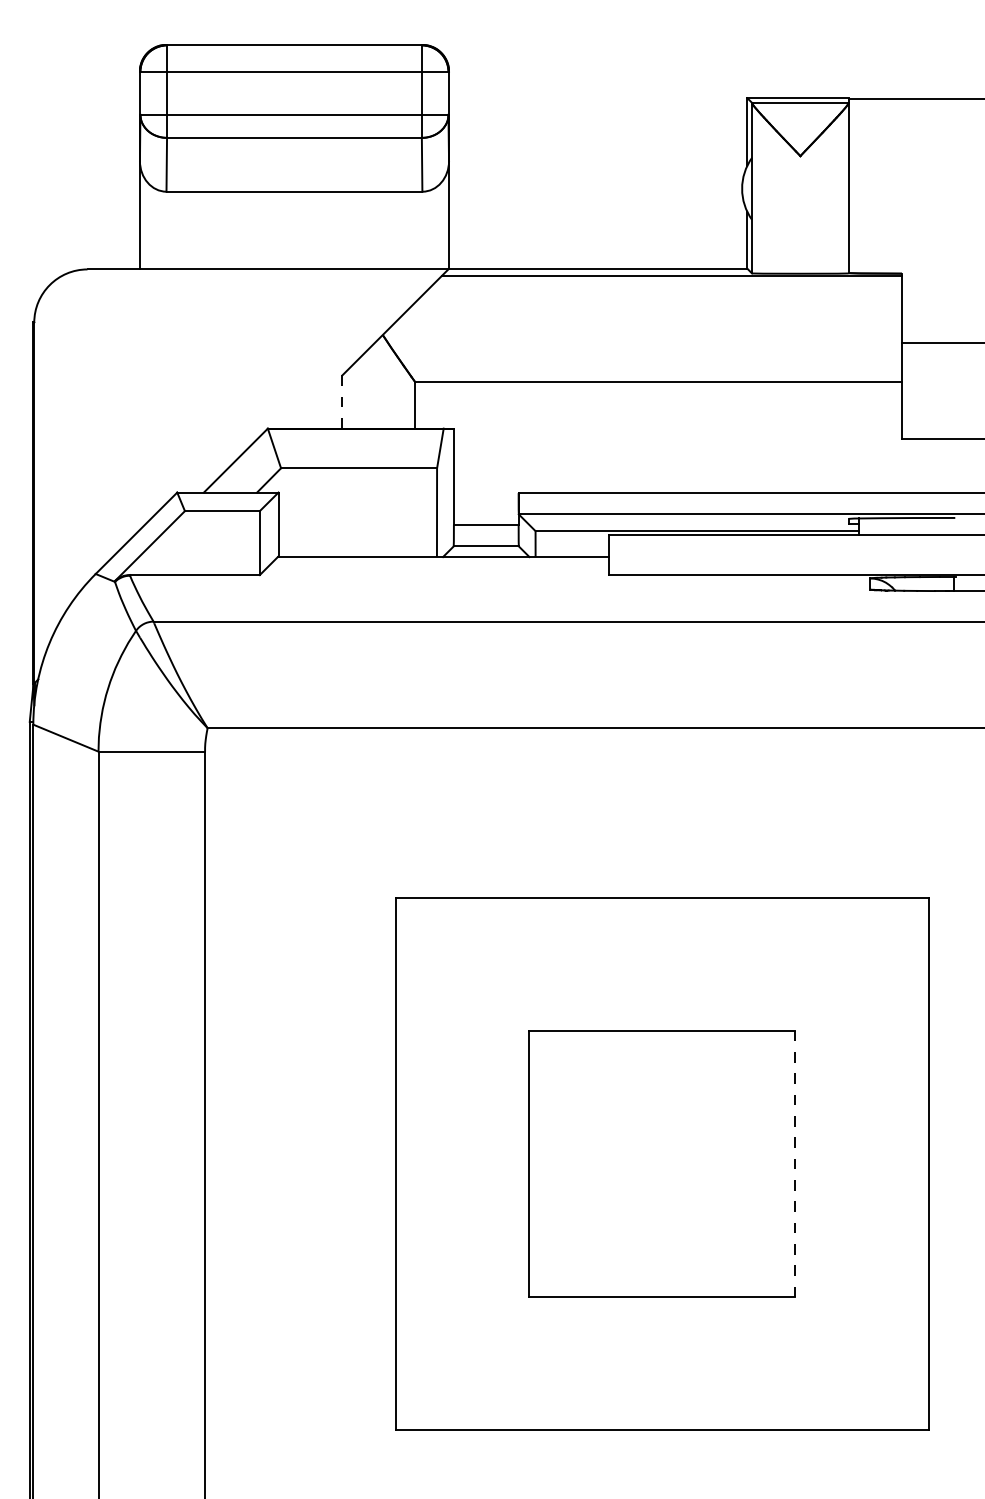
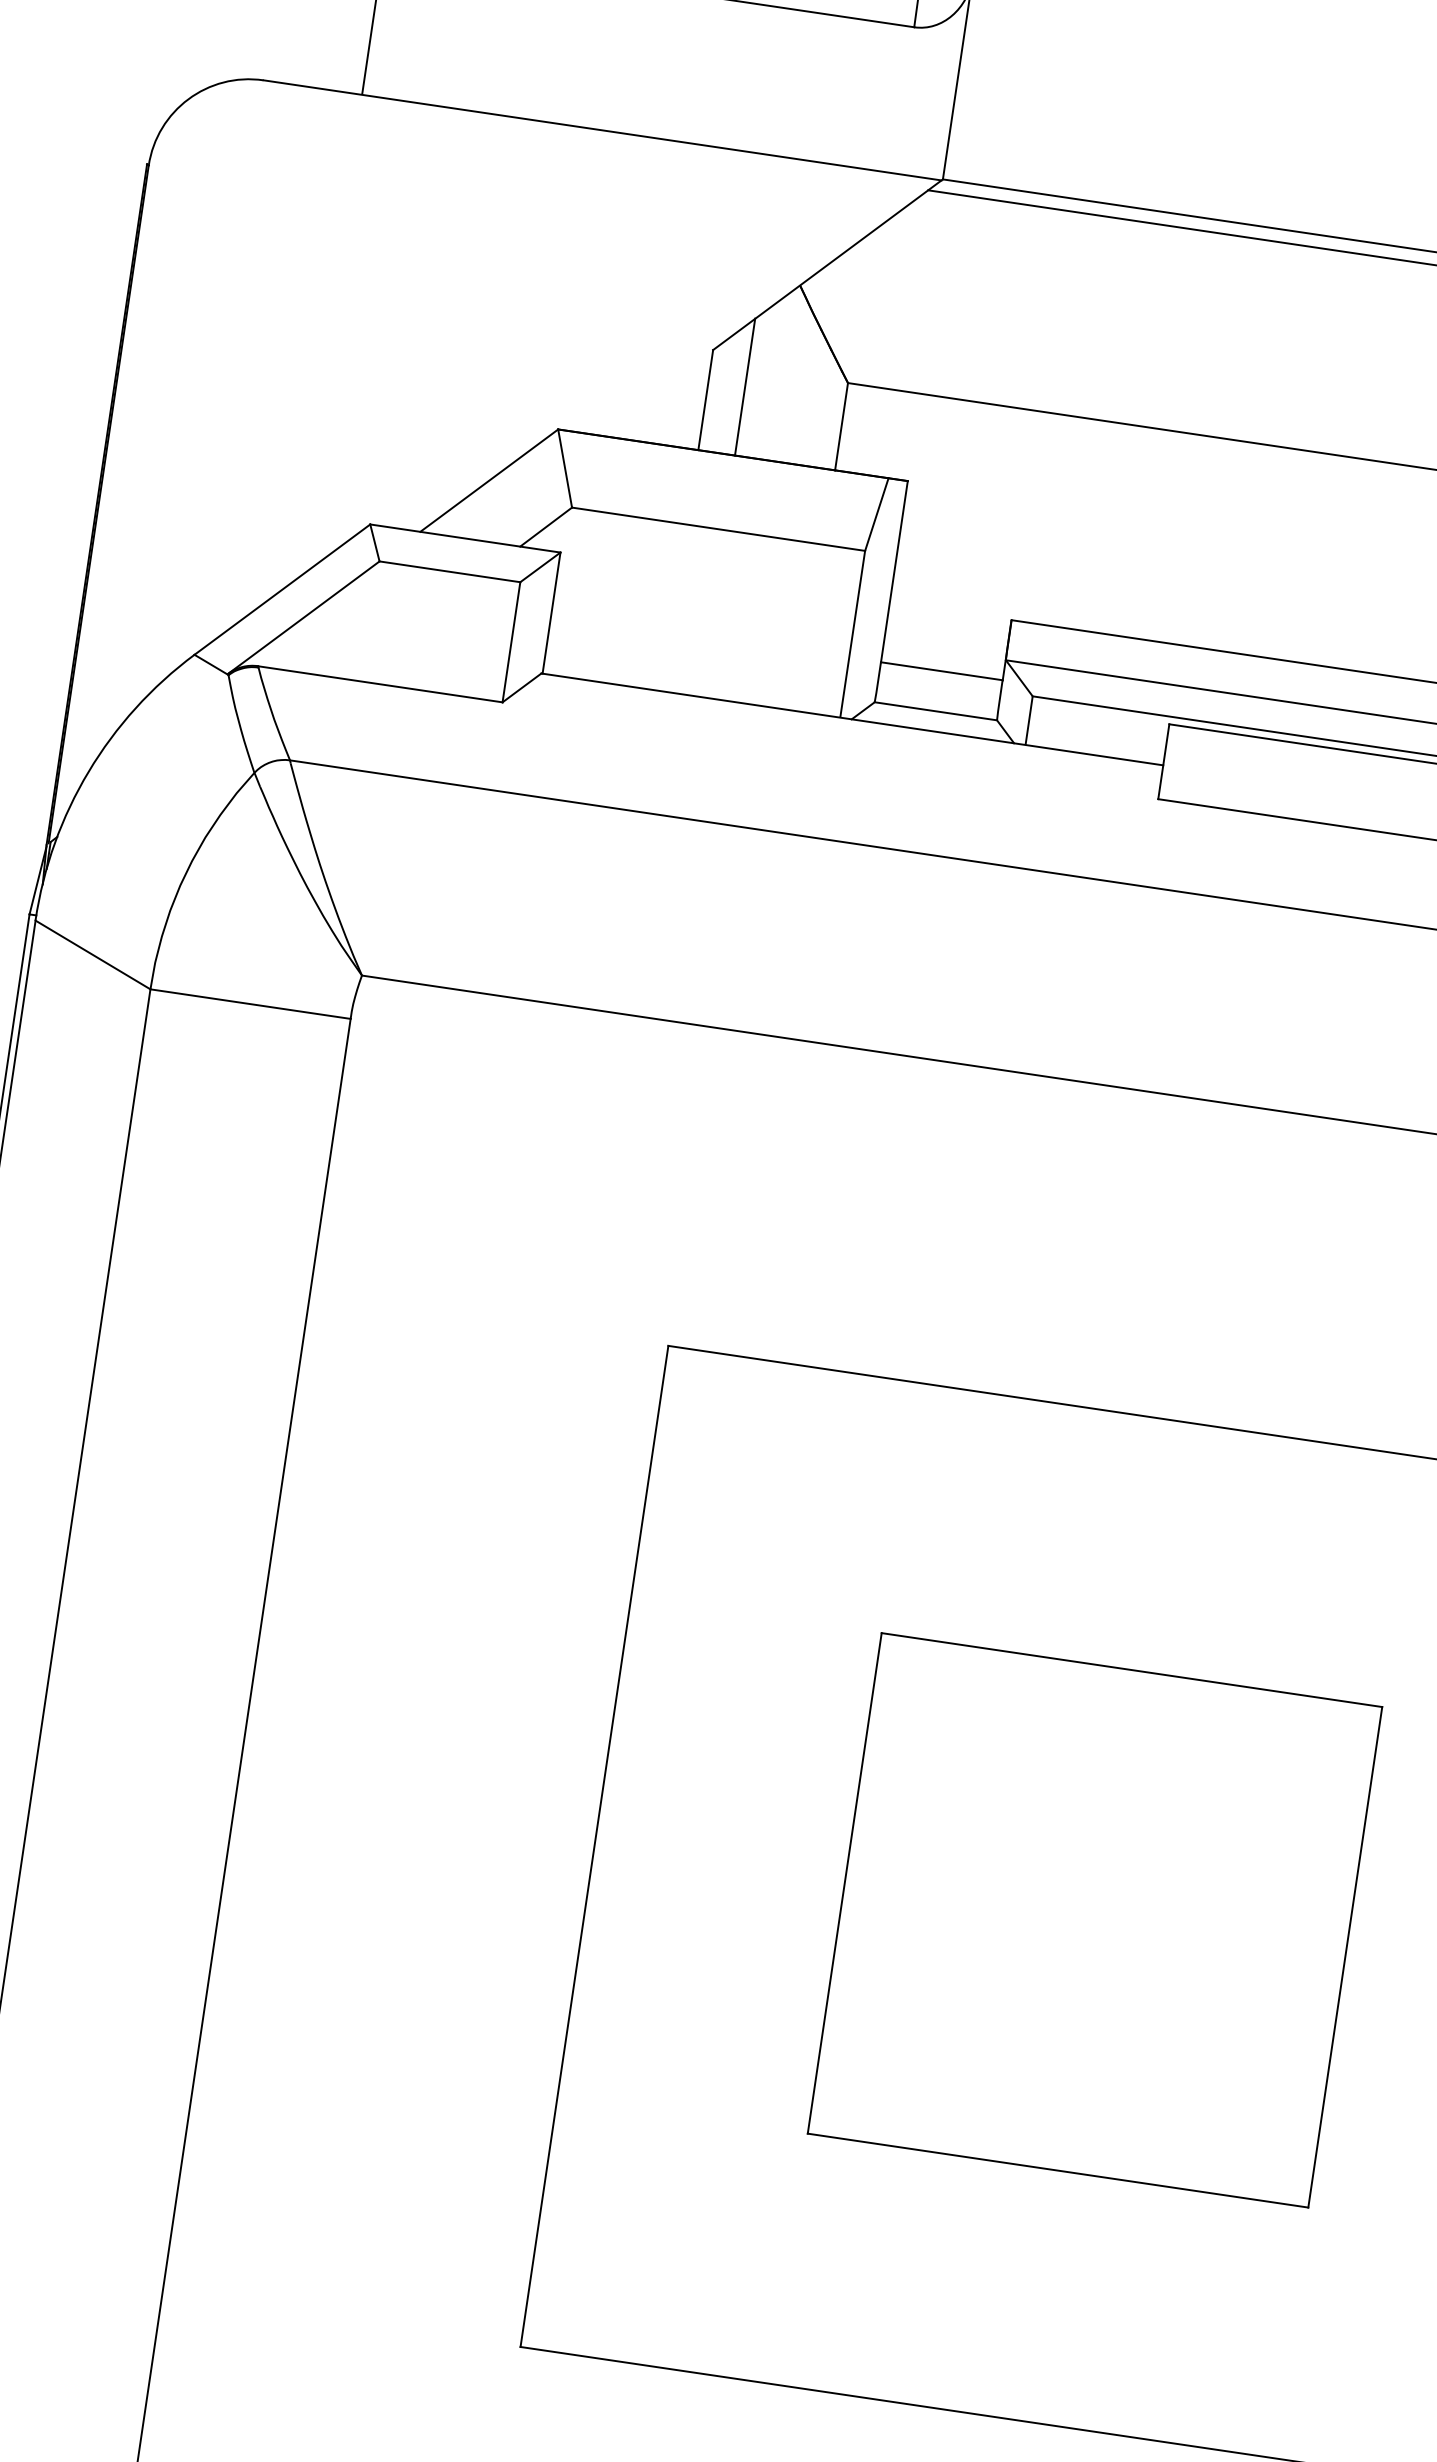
line: (361, 391) -> (744, 385), added
line: (342, 401) -> (705, 399), dashed -> solid
line: (795, 1164) -> (1345, 1958), dashed -> solid

